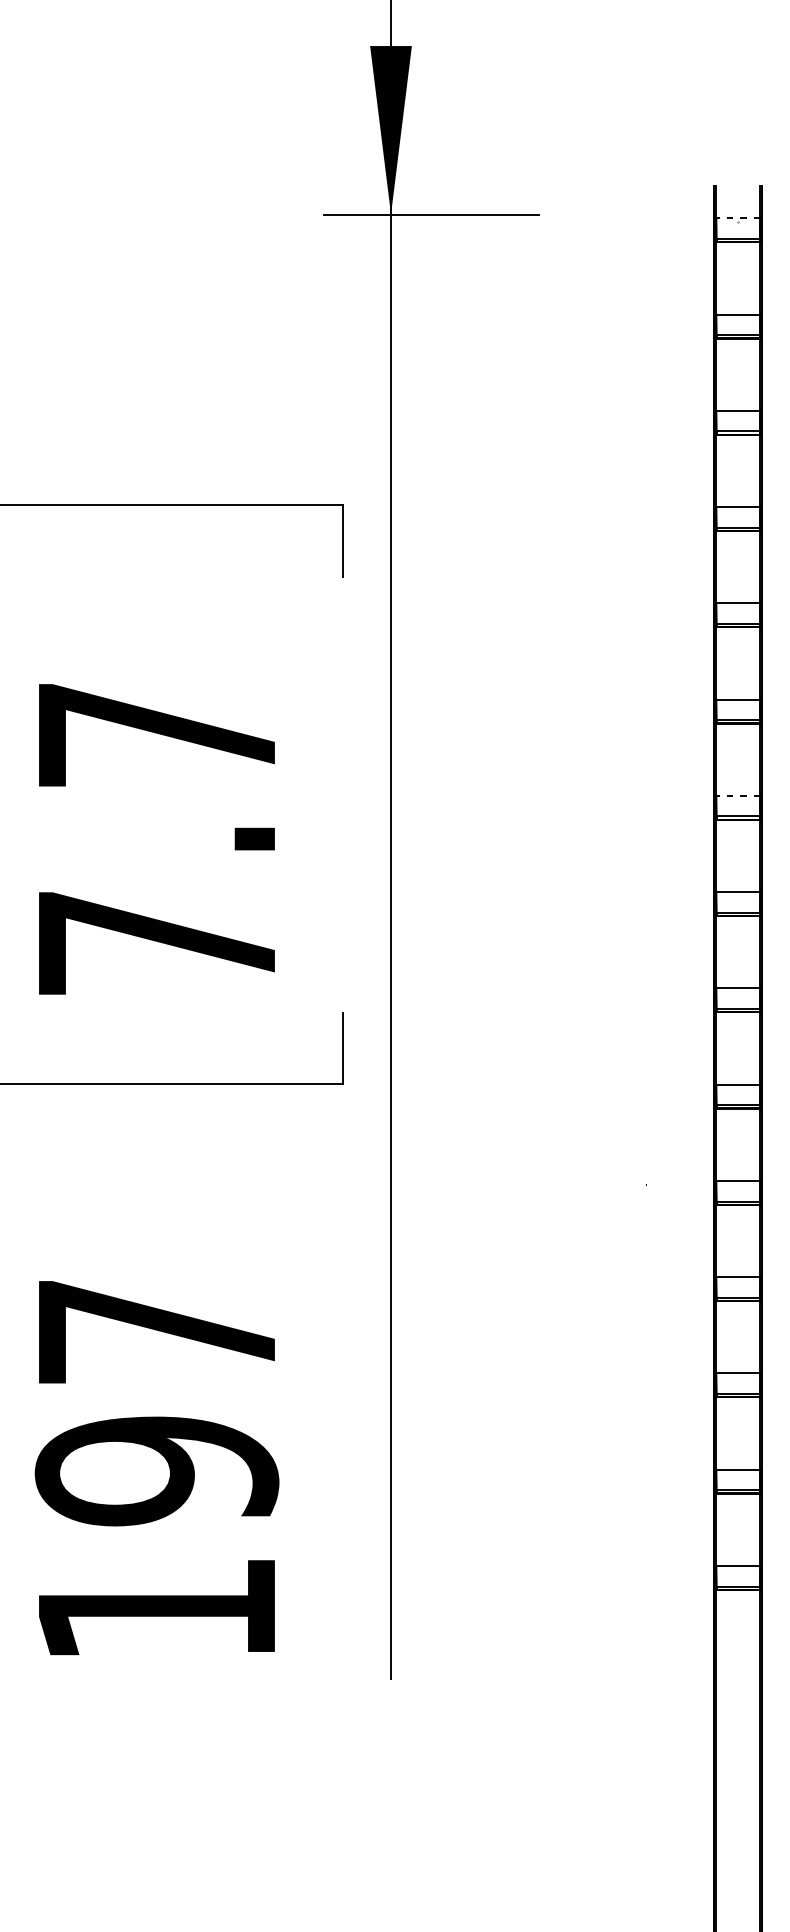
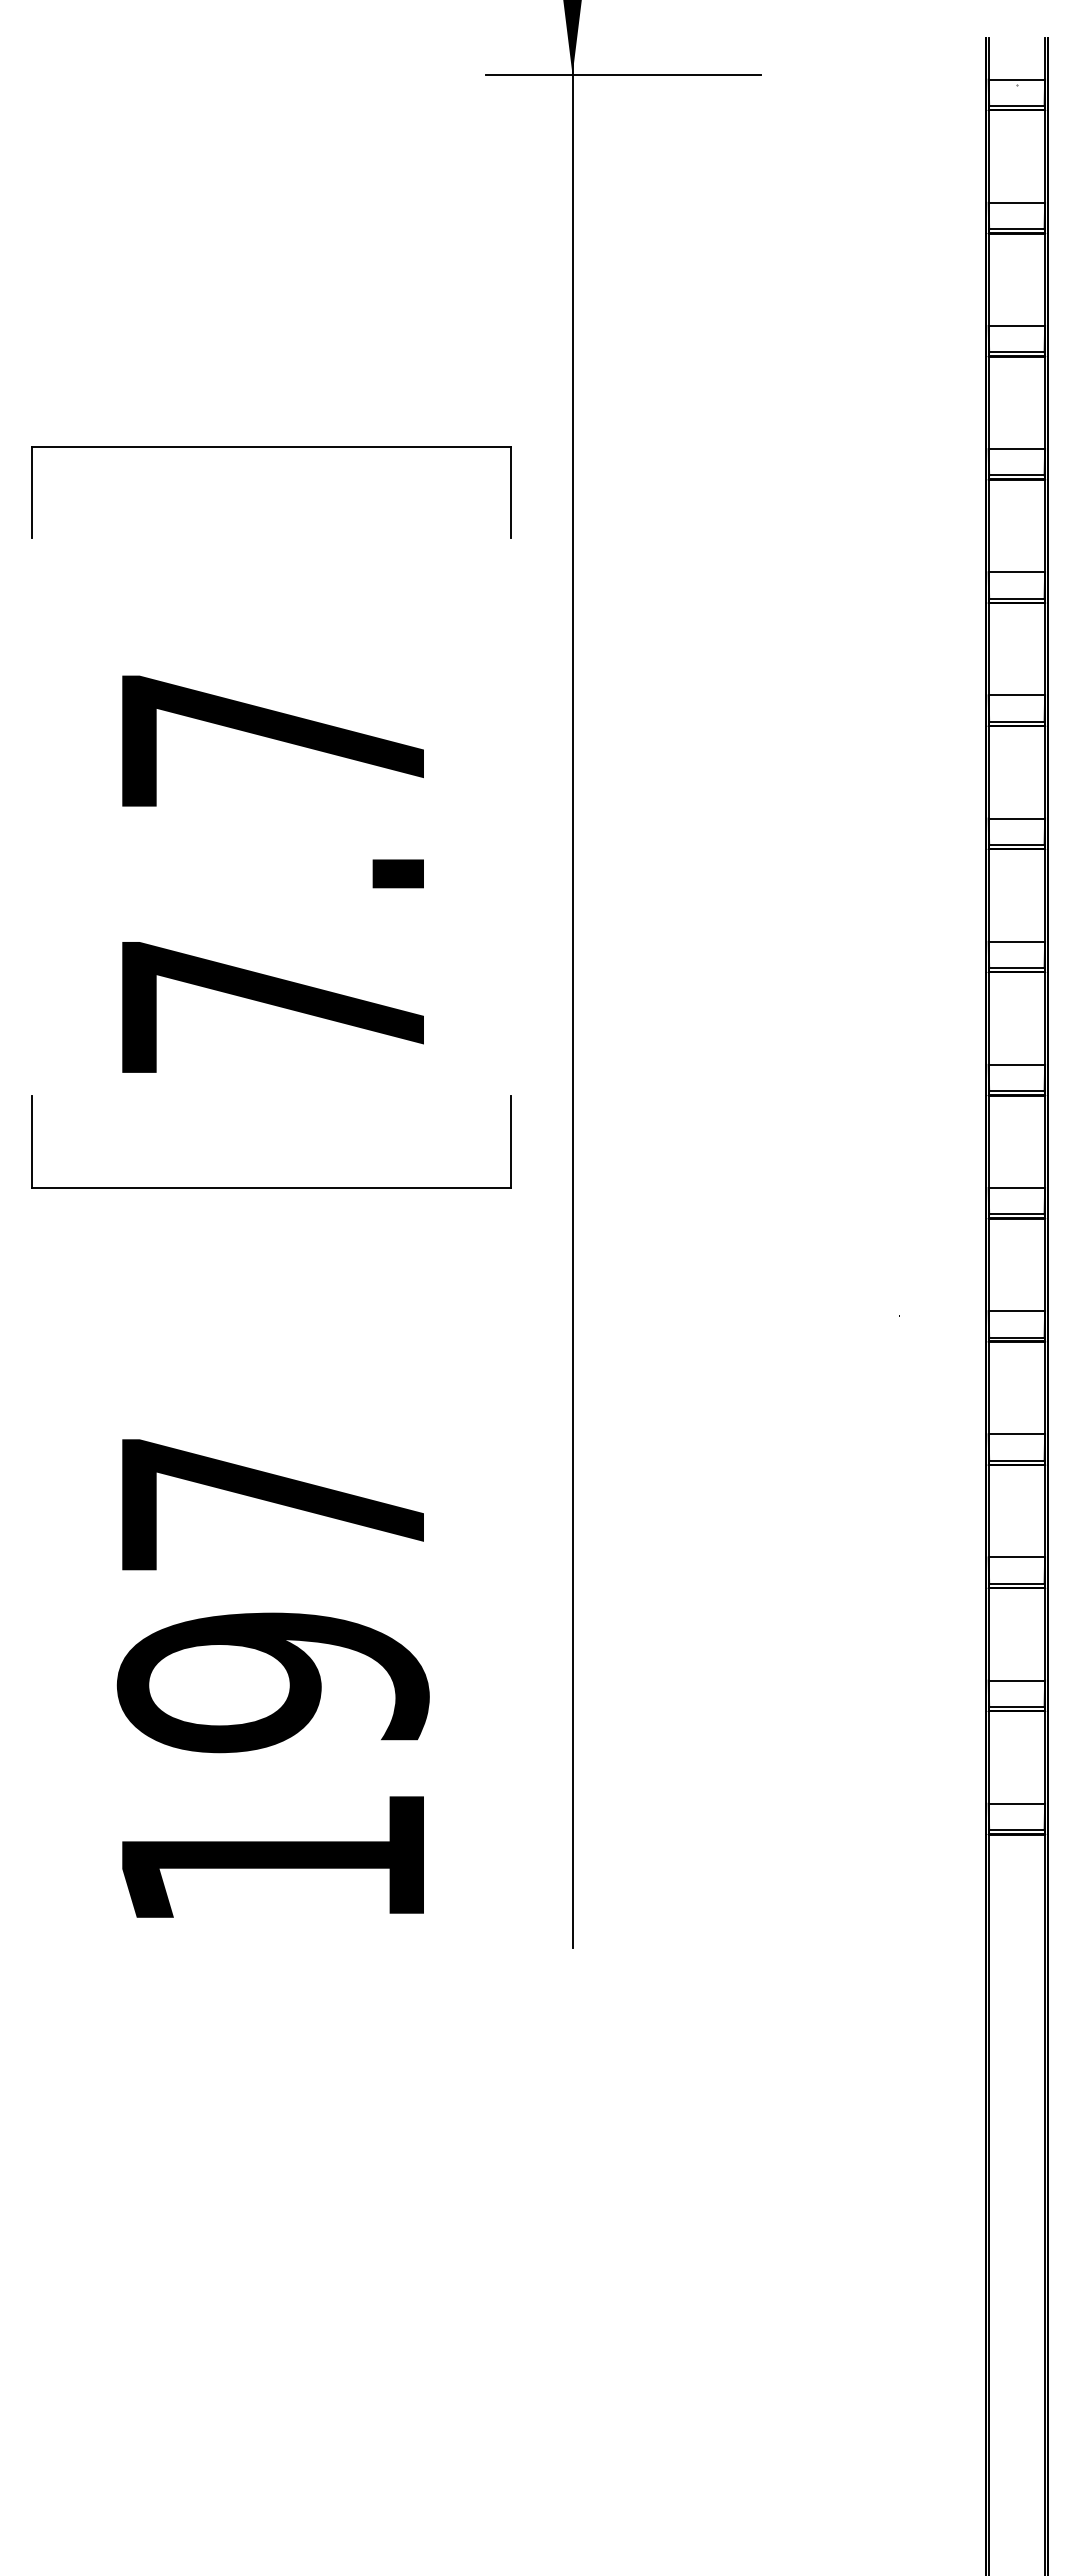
line: (738, 218) -> (1016, 79), dashed -> solid
line: (738, 795) -> (1016, 818), dashed -> solid

